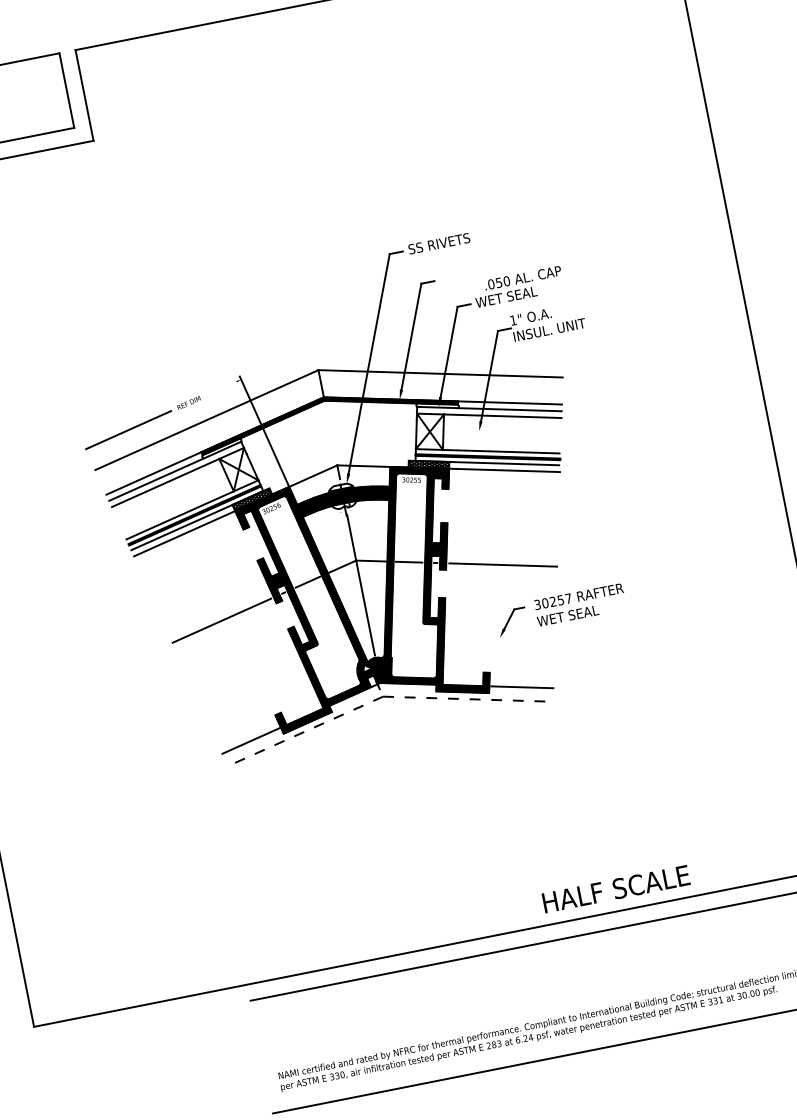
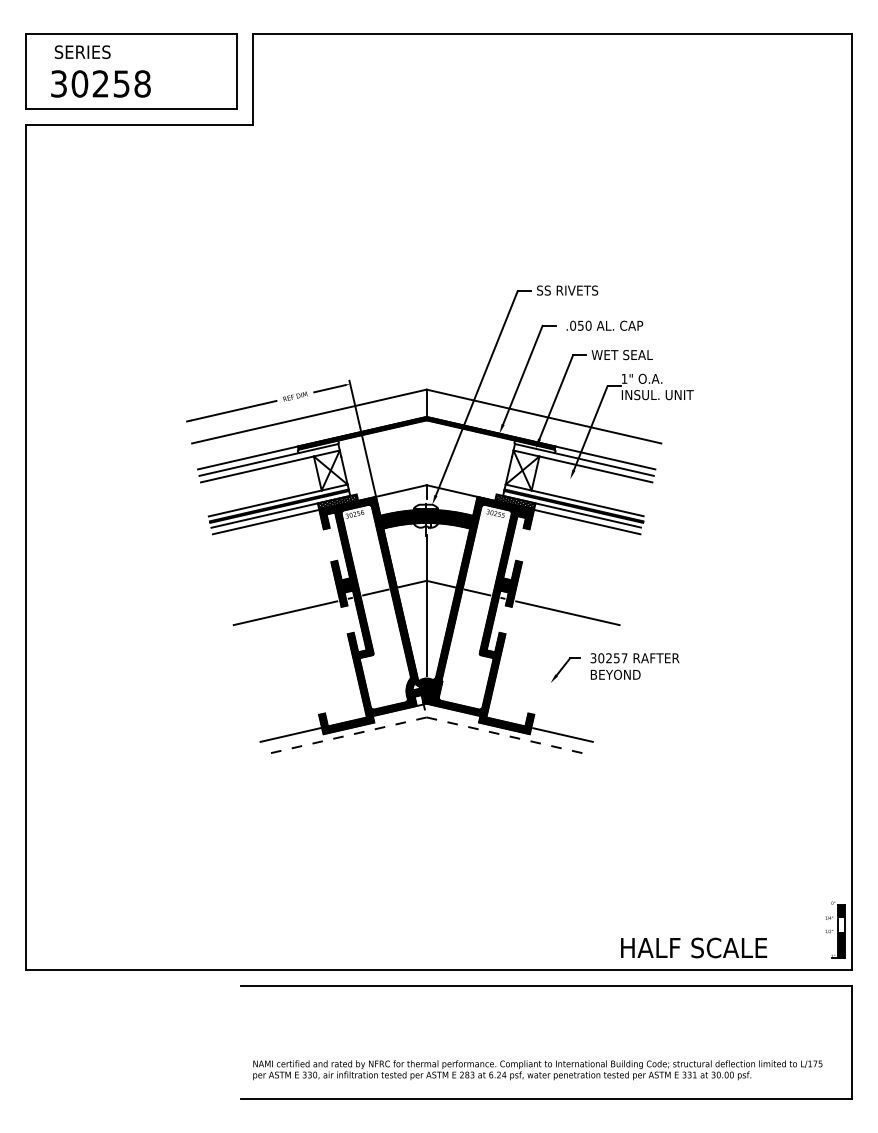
text: (522, 277) -> (604, 325), moved
line: (221, 388) -> (329, 388), added
text: (567, 615) -> (620, 674), WET SEAL -> BEYOND
text: (616, 888) -> (694, 947), moved

